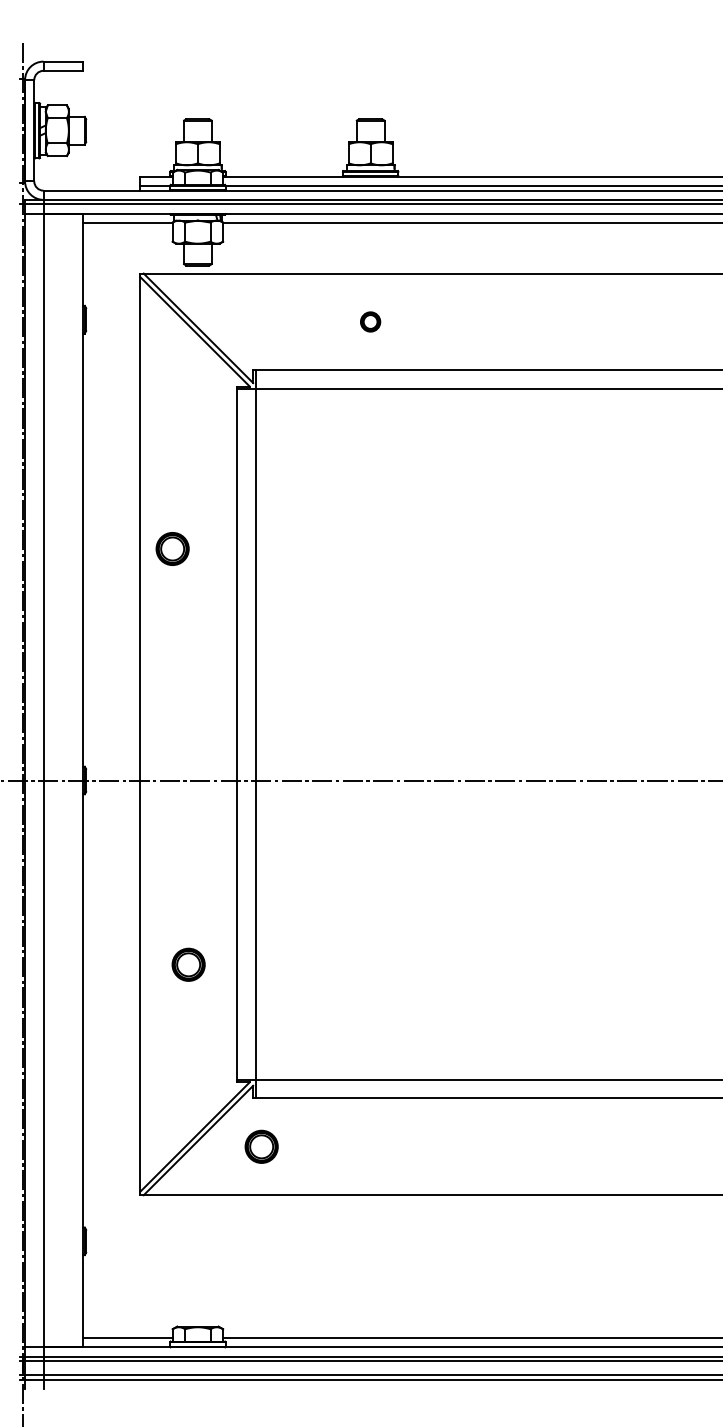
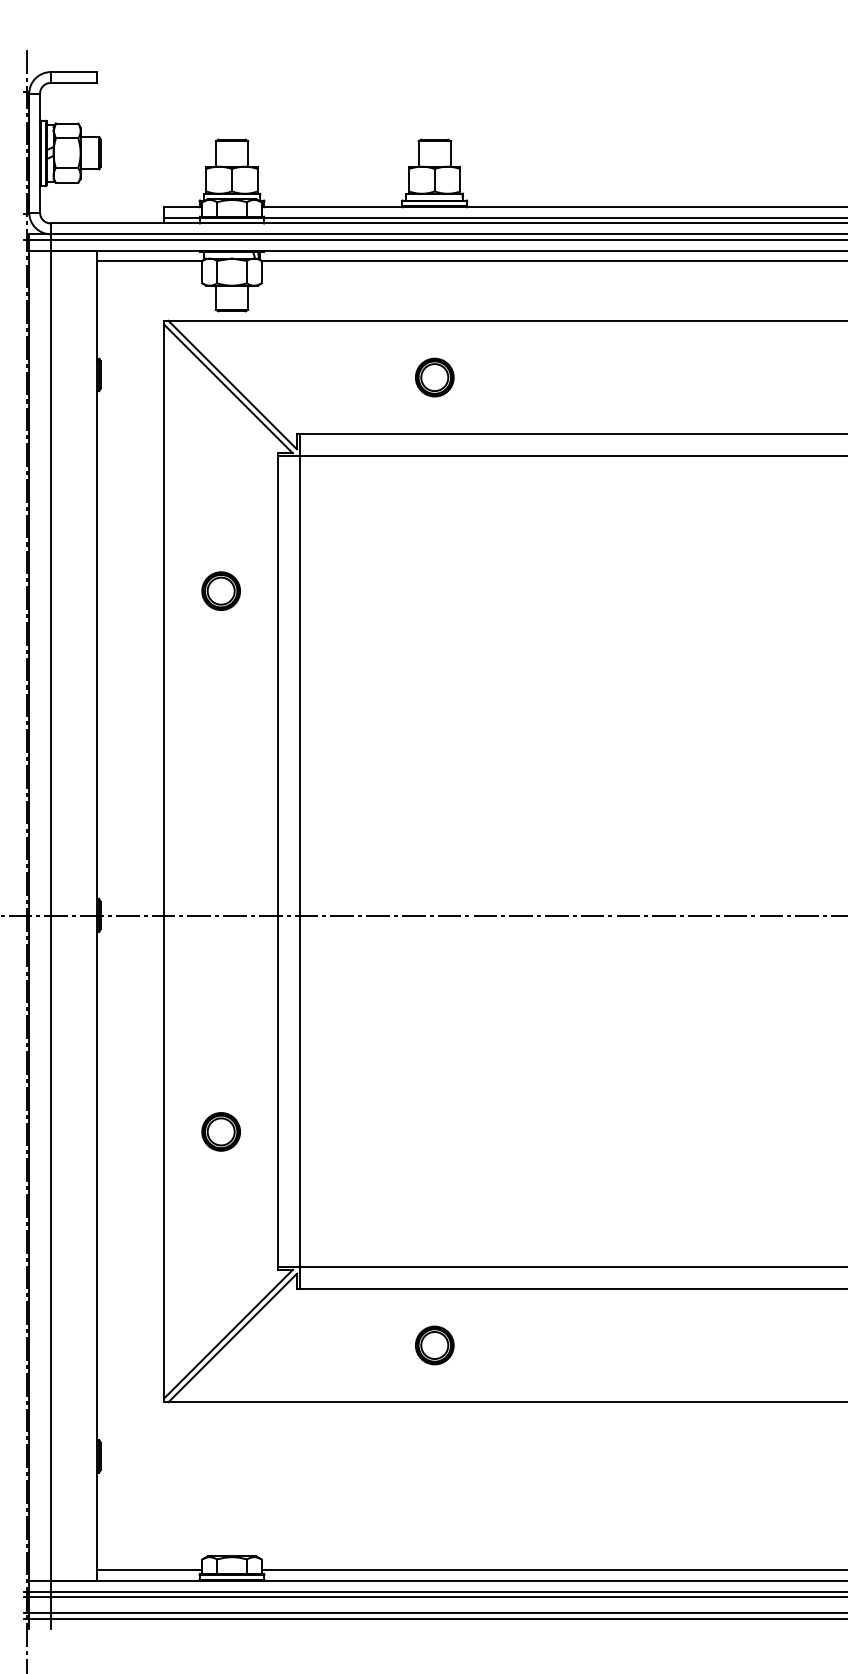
part: (370, 321) -> (434, 377), size x1.67
part: (172, 548) -> (221, 590), moved
part: (261, 1146) -> (434, 1345), moved

